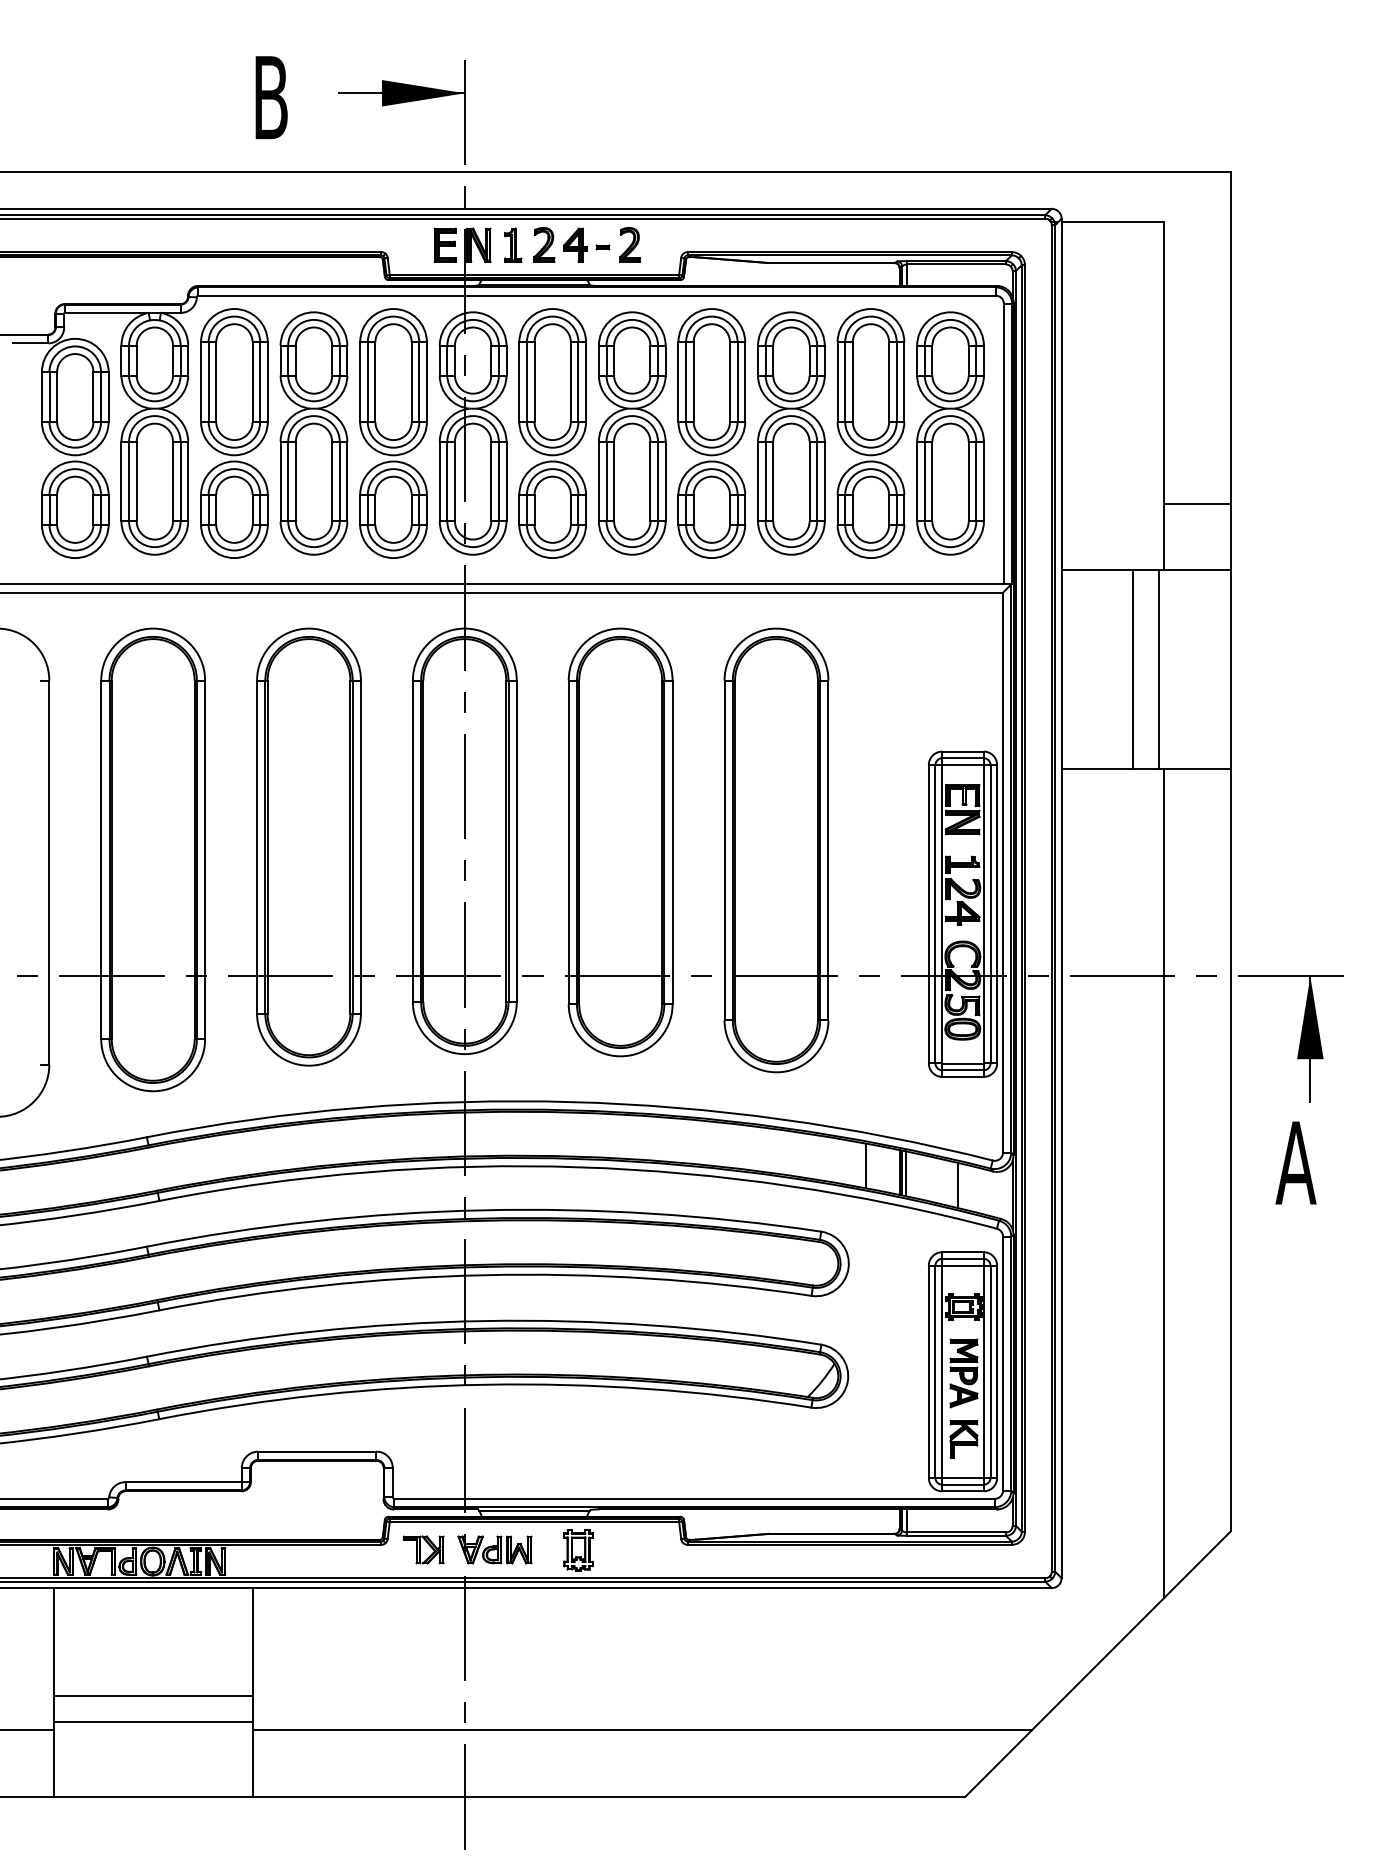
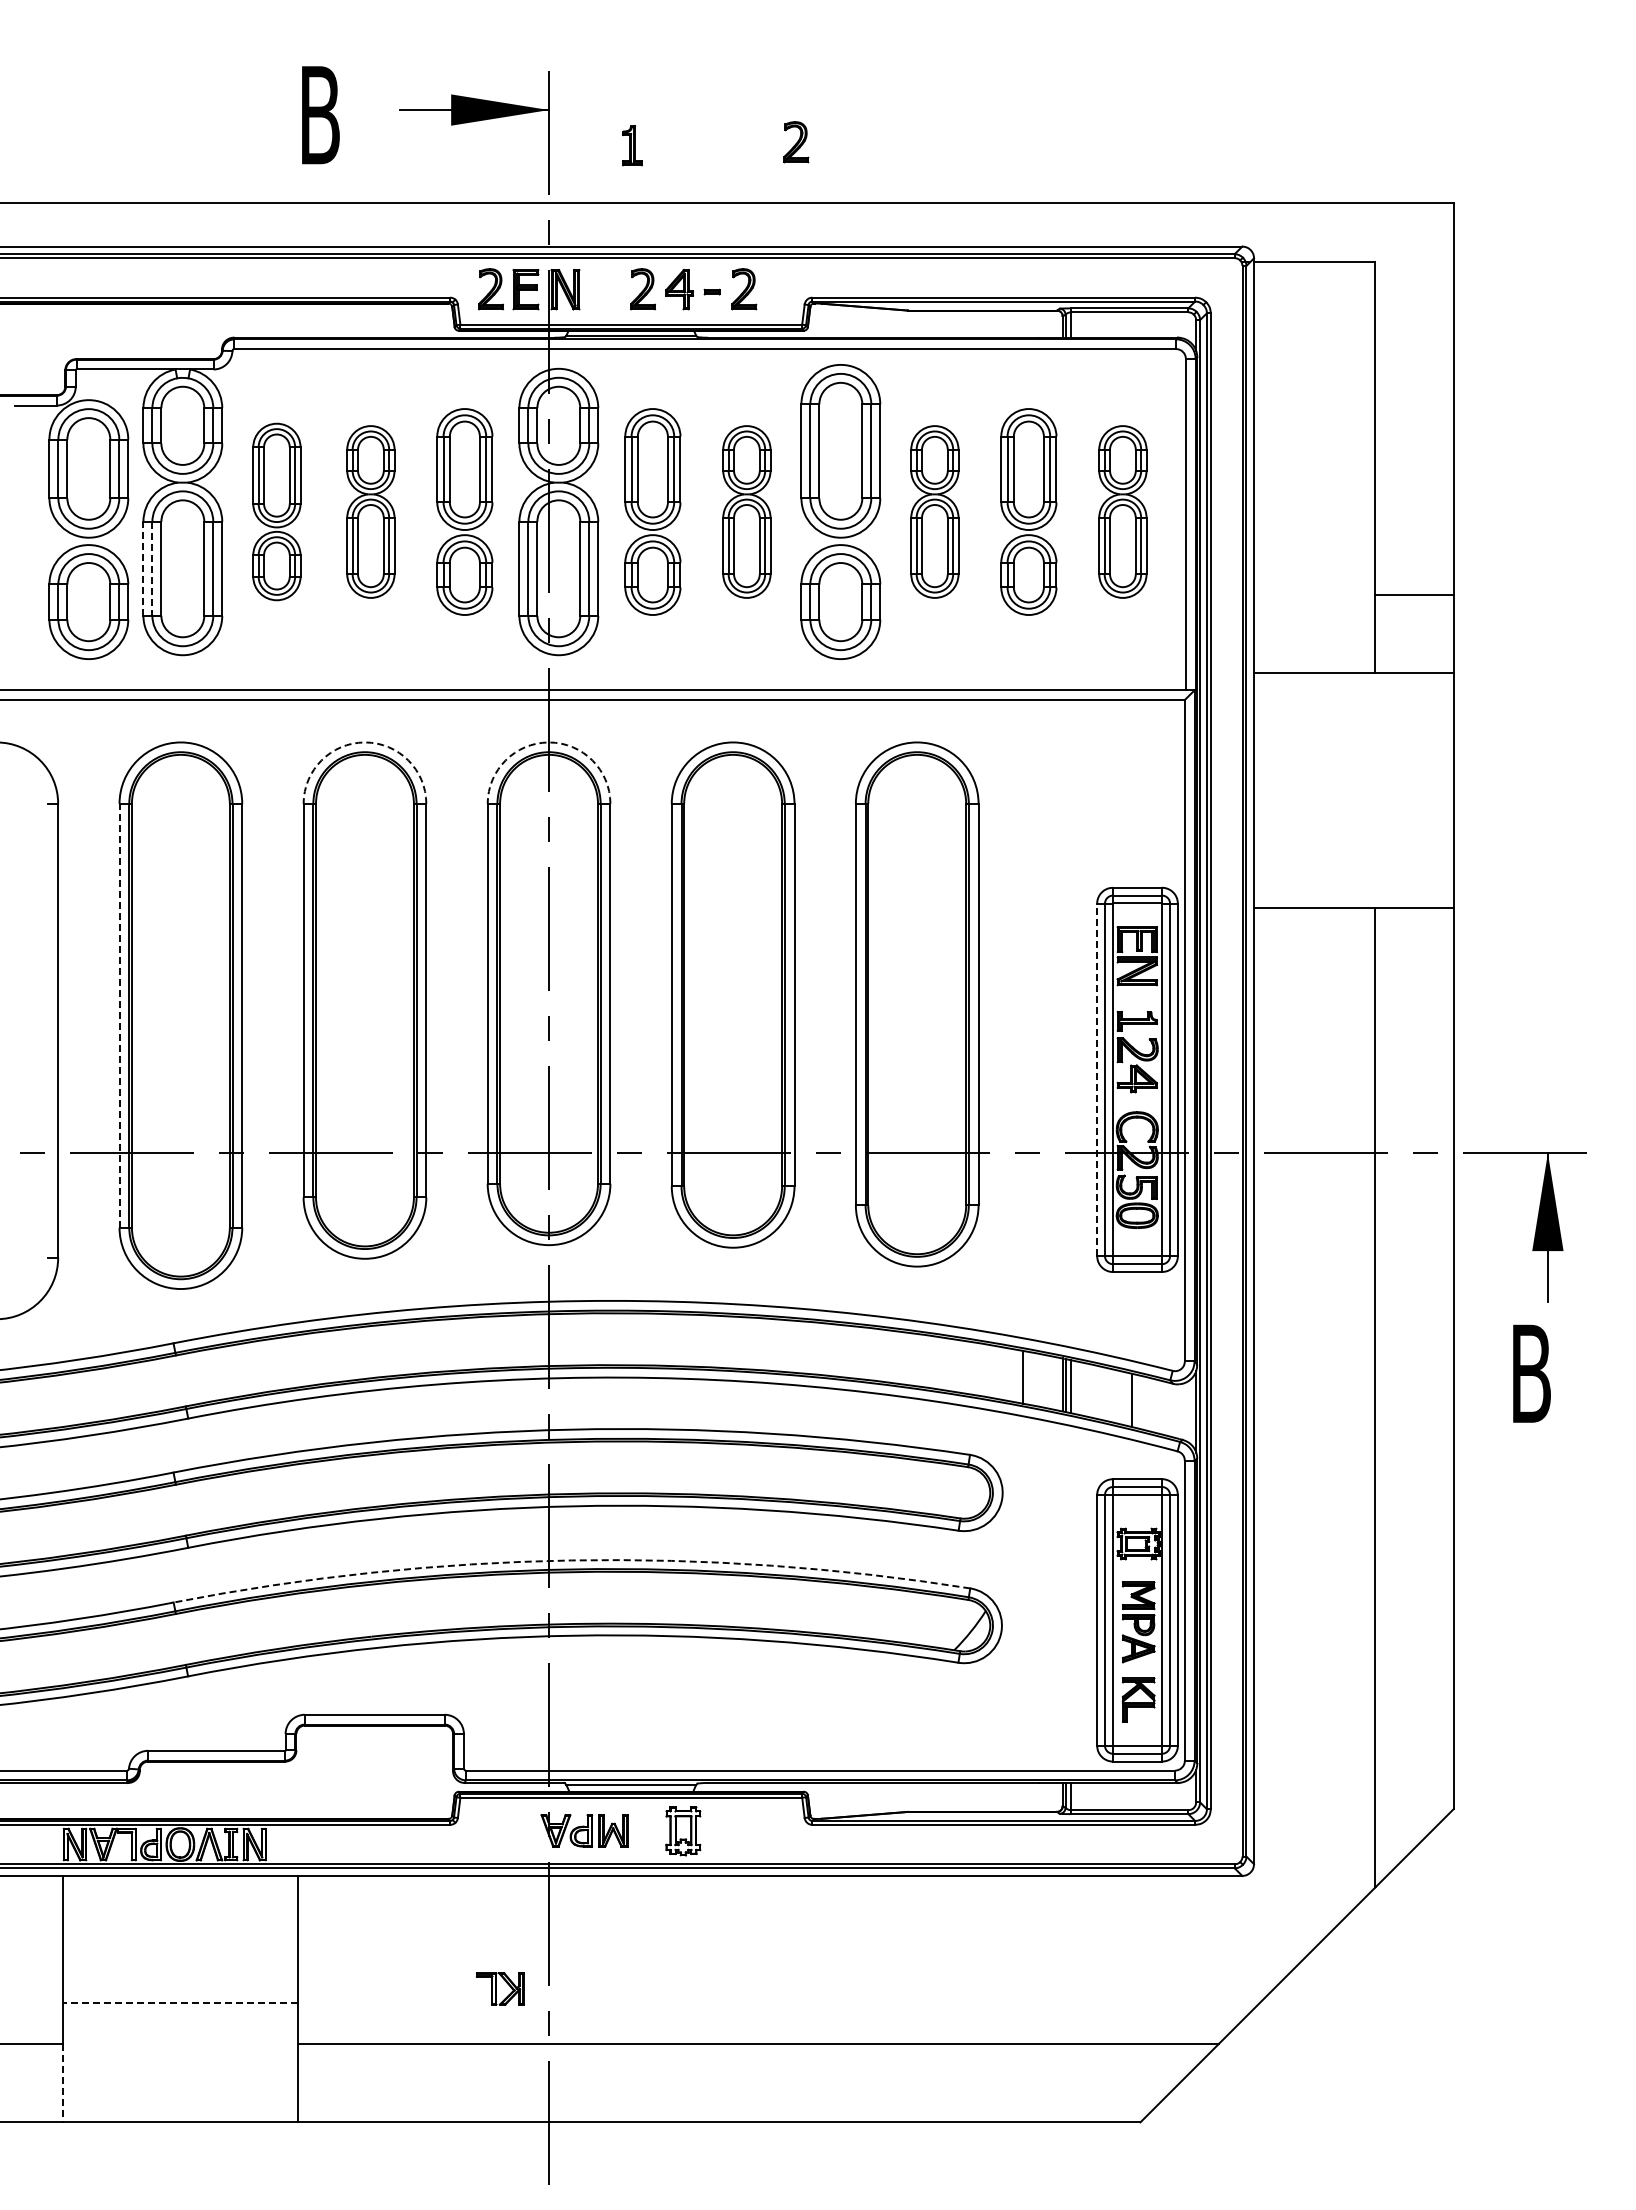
part: (674, 120) -> (796, 142), added
part: (415, 245) -> (490, 289), added
part: (513, 245) -> (632, 145), moved
part: (234, 433) -> (276, 511), size x0.6
part: (313, 433) -> (370, 511), size x0.6
part: (393, 433) -> (464, 511), size x0.7
part: (552, 433) -> (652, 511), size x0.7
part: (631, 433) -> (746, 511), size x0.6
part: (791, 433) -> (934, 511), size x0.6
part: (870, 433) -> (1028, 511), size x0.7
part: (950, 433) -> (1122, 511), size x0.6
line: (121, 481) -> (143, 568), solid -> dashed
line: (129, 481) -> (152, 568), solid -> dashed
arc: (308, 628) -> (364, 742), solid -> dashed
arc: (465, 628) -> (549, 742), solid -> dashed
line: (1133, 669) -> (1338, 790), removed
line: (1159, 669) -> (1369, 790), removed
line: (101, 859) -> (119, 1015), solid -> dashed
line: (929, 913) -> (1097, 1079), solid -> dashed
text: (1295, 1162) -> (1530, 1373), A -> B
arc: (483, 1321) -> (571, 1560), solid -> dashed
part: (423, 1549) -> (500, 1988), moved
line: (152, 1695) -> (180, 2002), solid -> dashed
line: (152, 1722) -> (180, 2034), removed
line: (53, 1763) -> (63, 2083), solid -> dashed

